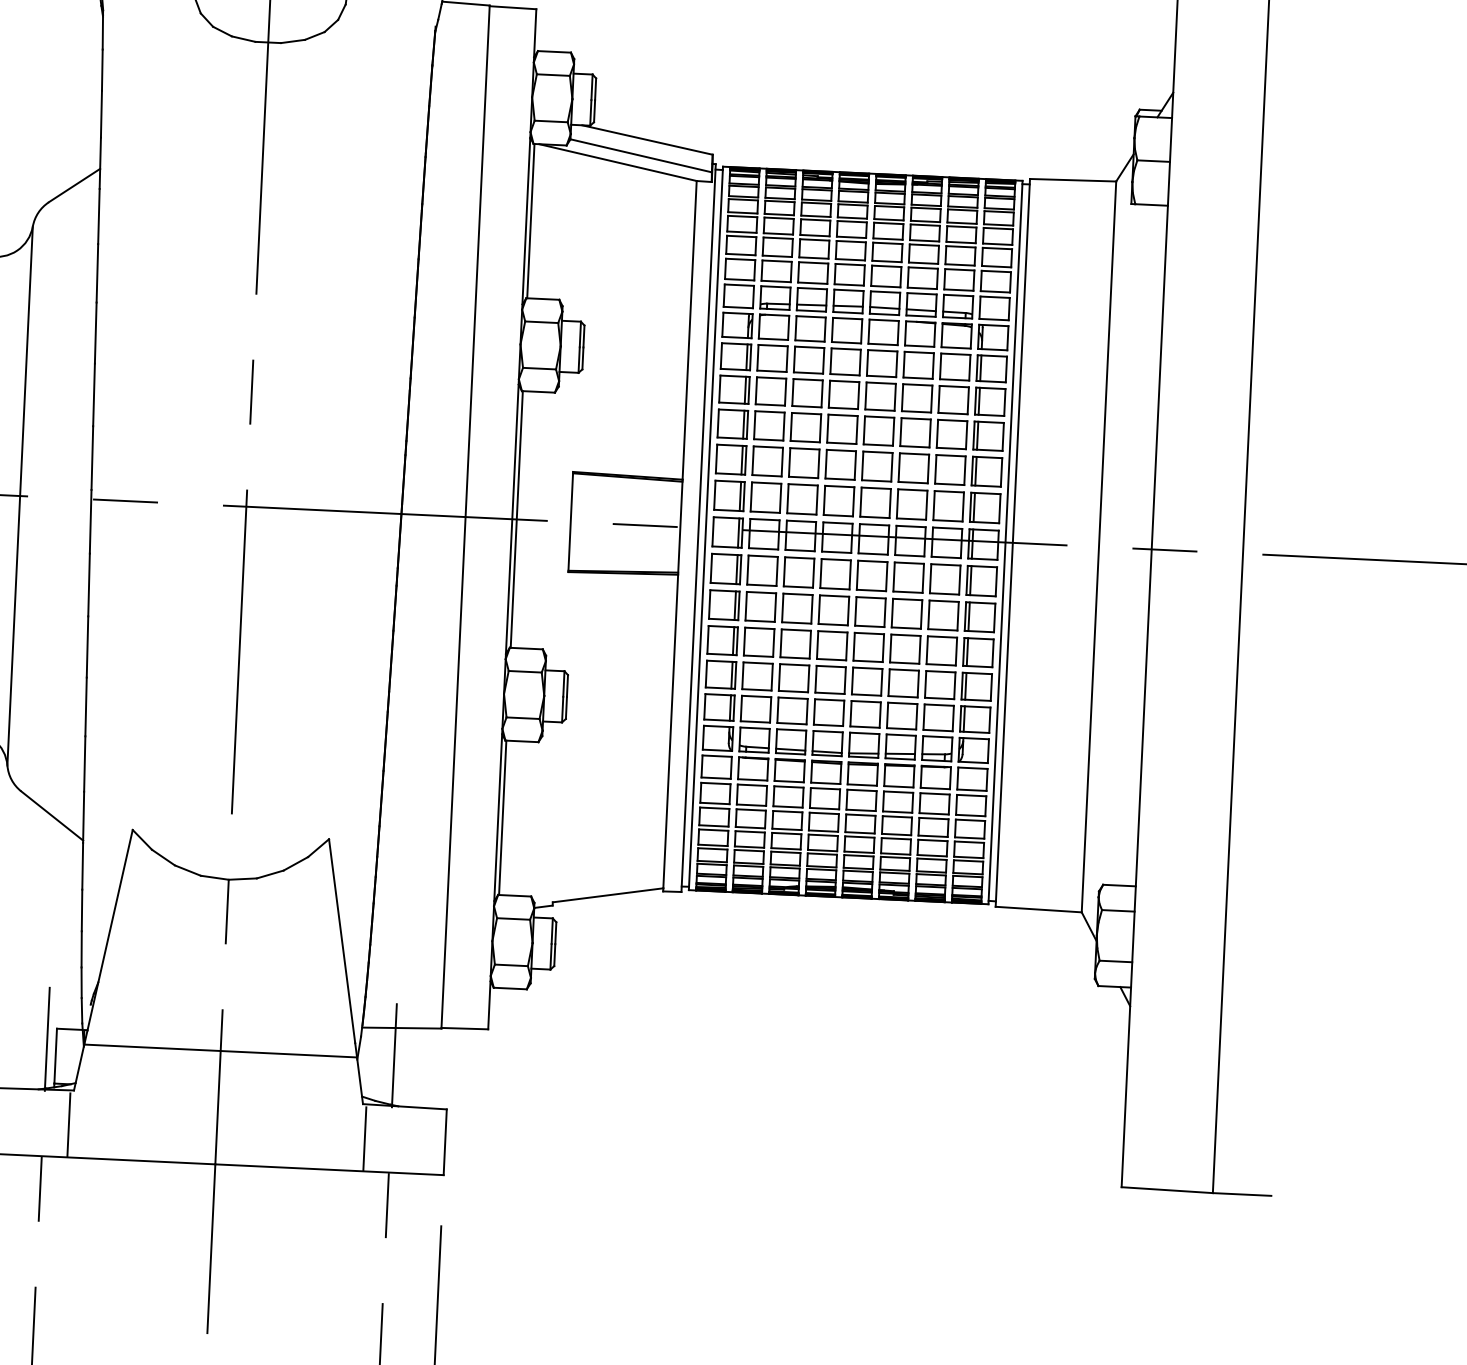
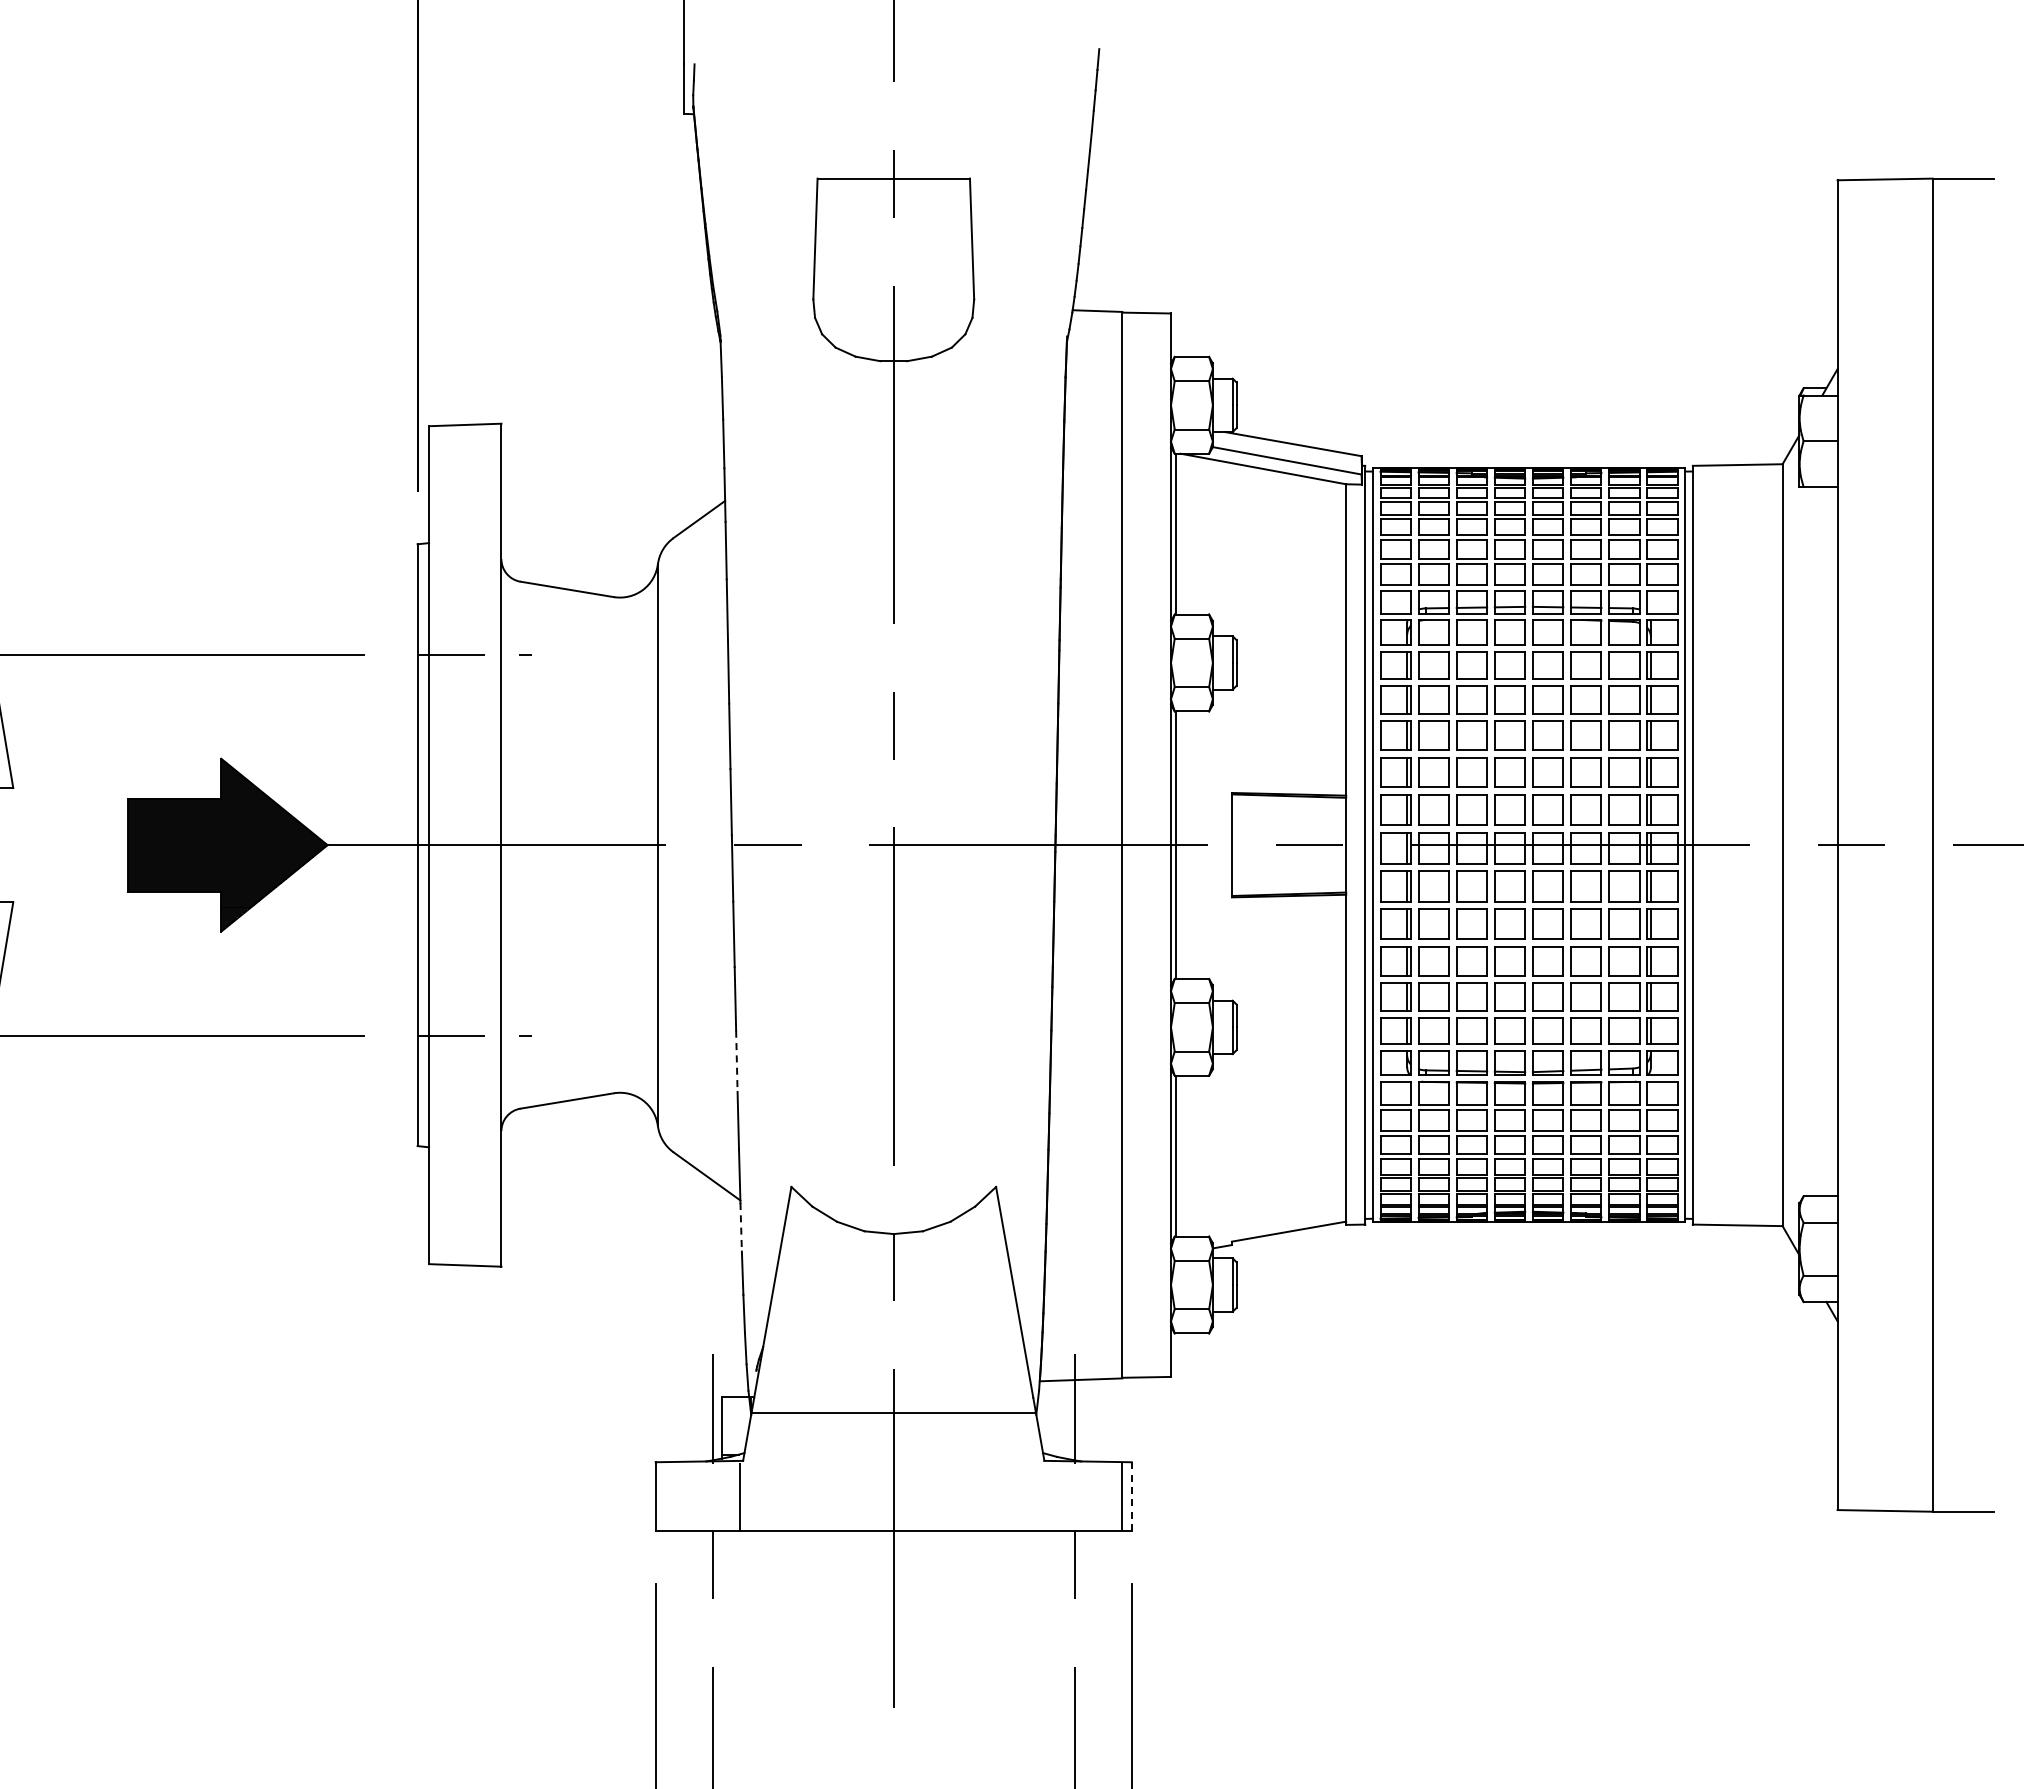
line: (85, 707) -> (736, 1061), solid -> dashed
line: (83, 866) -> (741, 1227), solid -> dashed
line: (365, 1137) -> (1122, 1495), moved
line: (444, 1143) -> (1131, 1497), solid -> dashed

